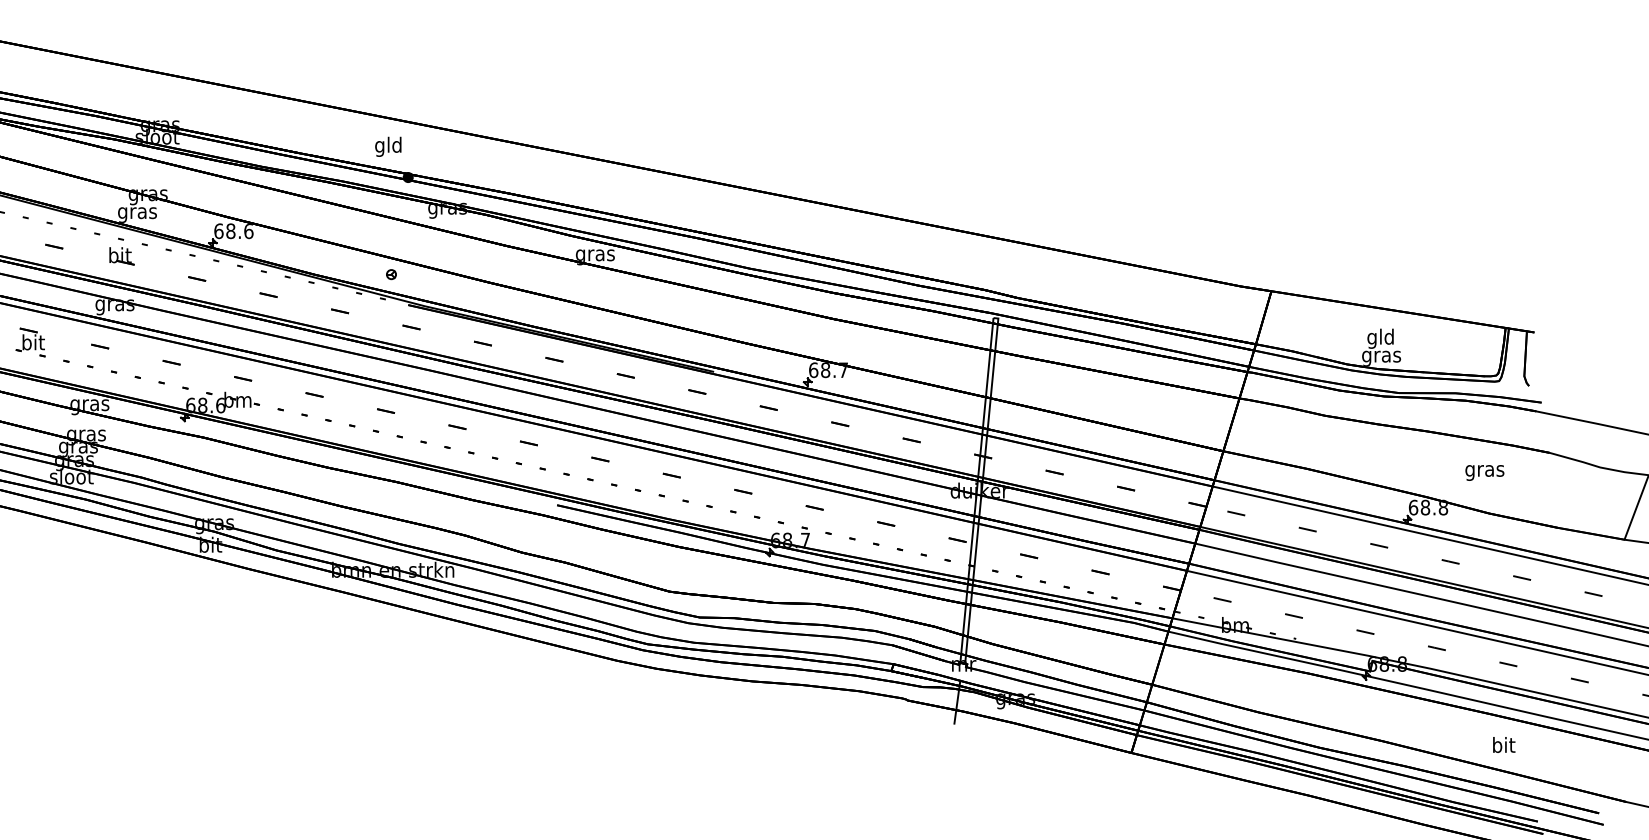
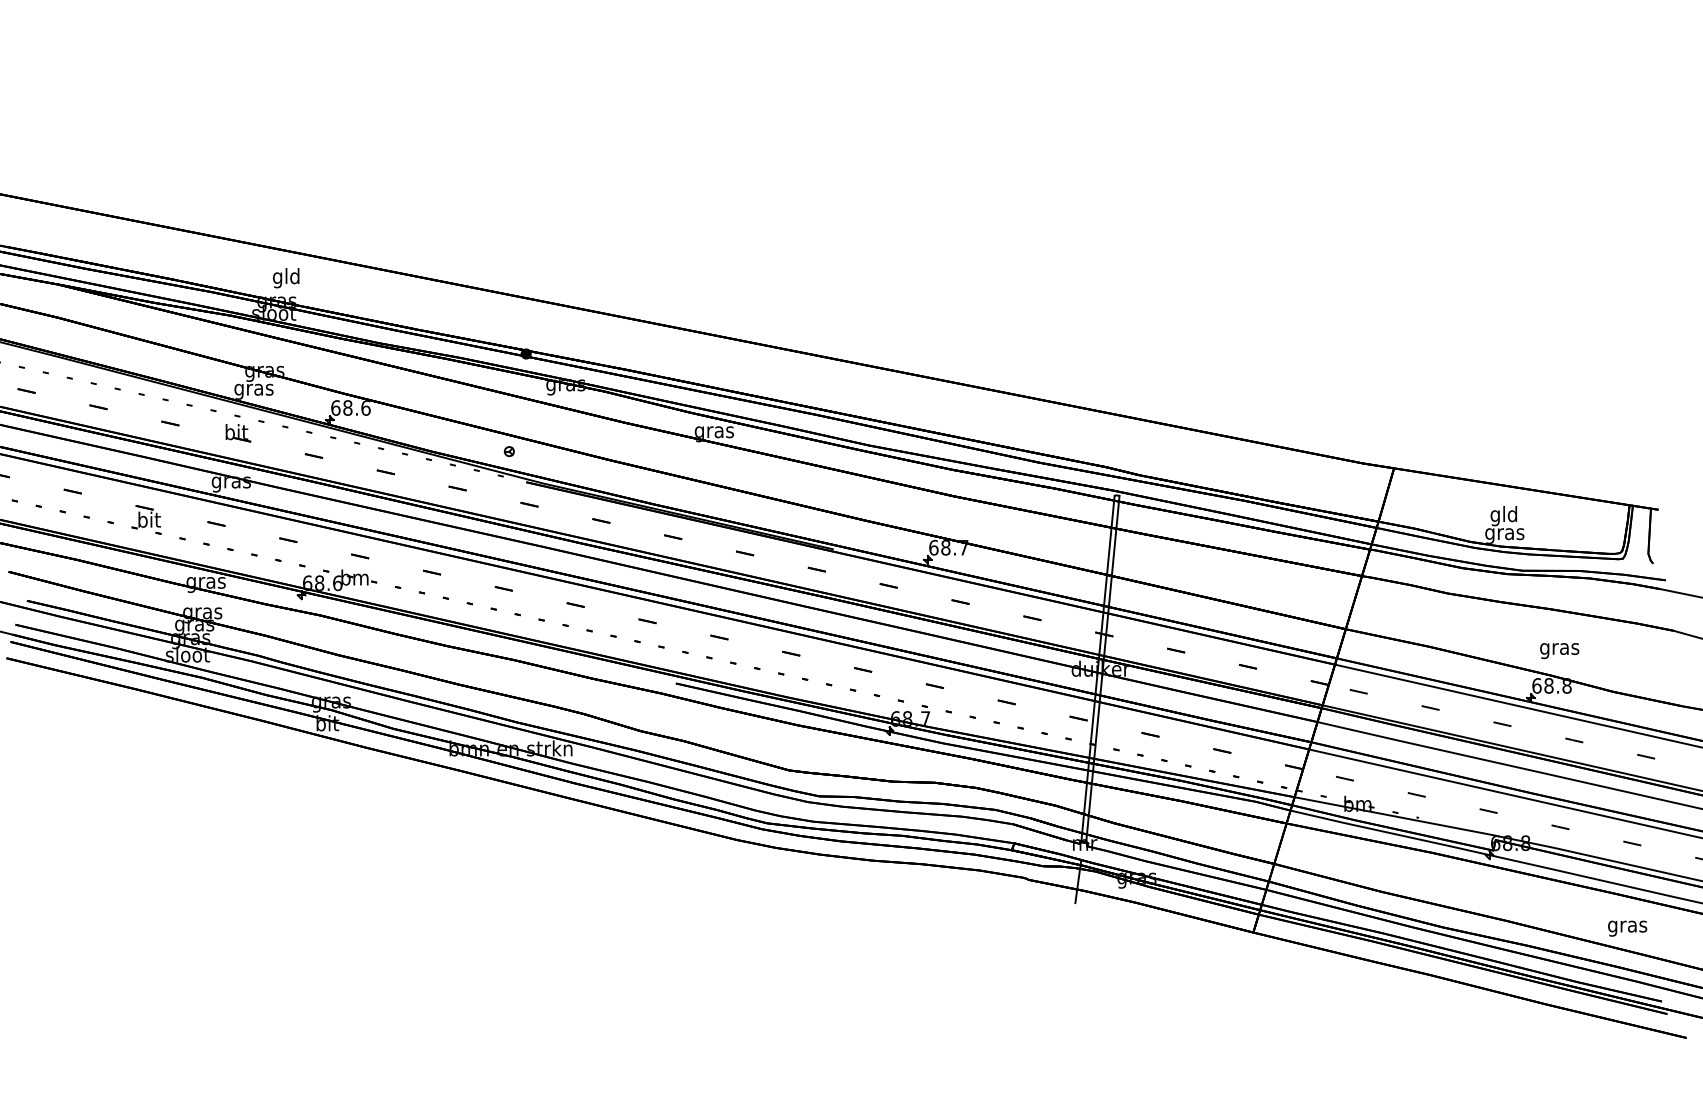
text: (388, 147) -> (286, 278), moved
text: (1484, 473) -> (1559, 651), moved
text: (1503, 746) -> (1627, 926), bit -> gras

